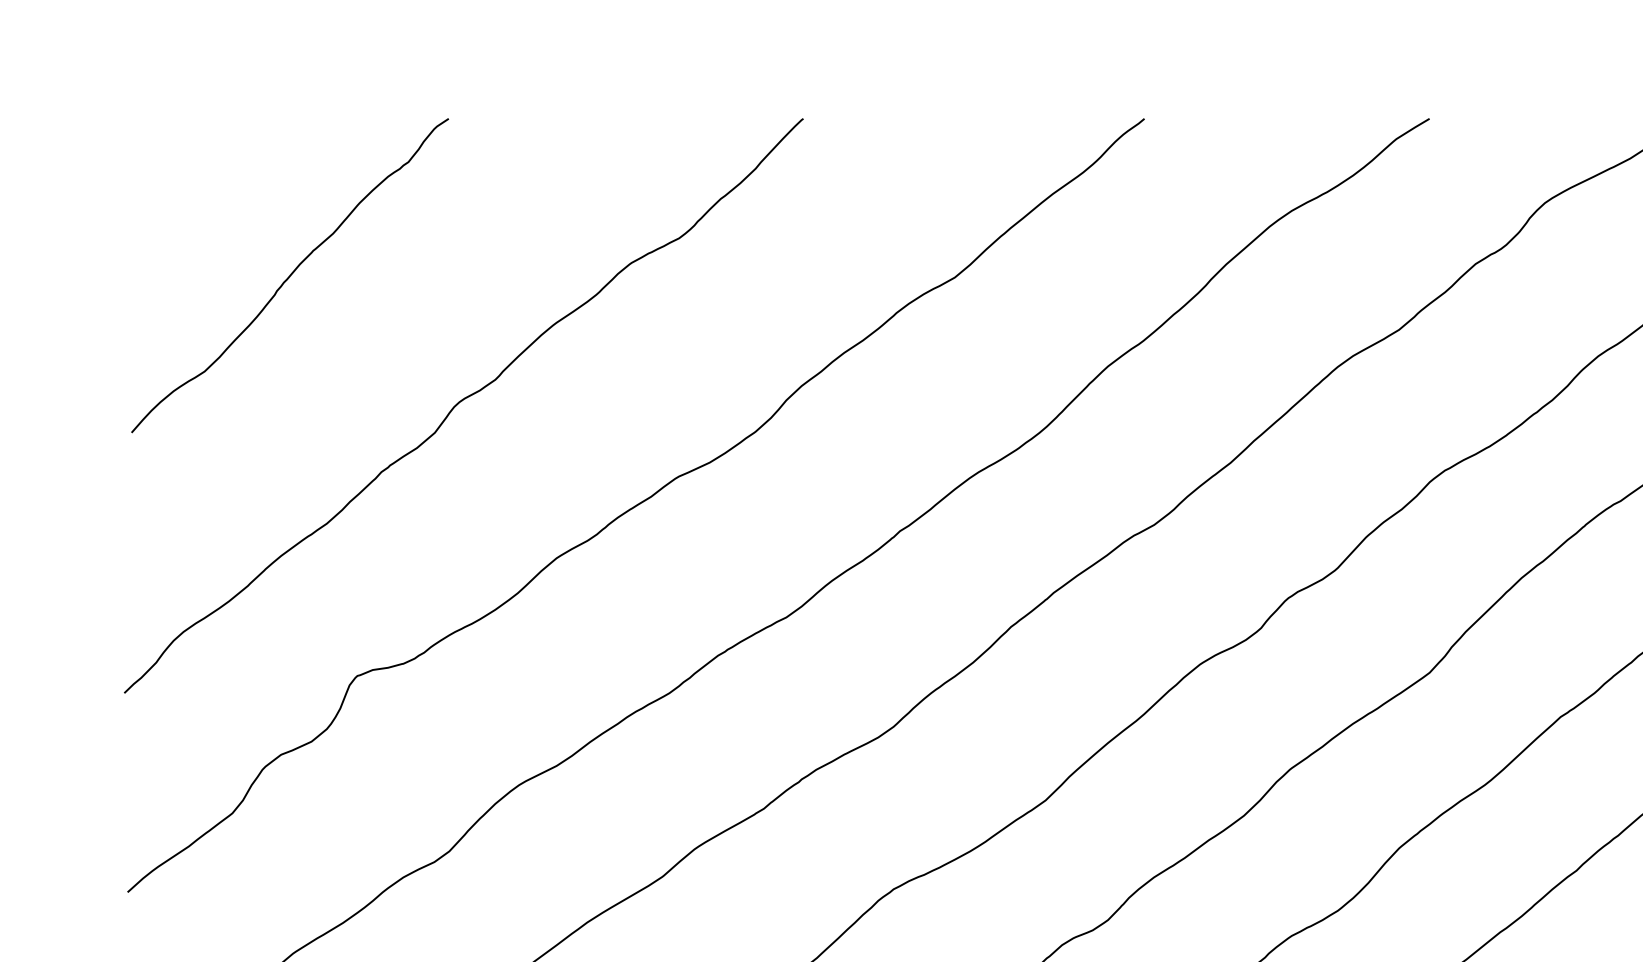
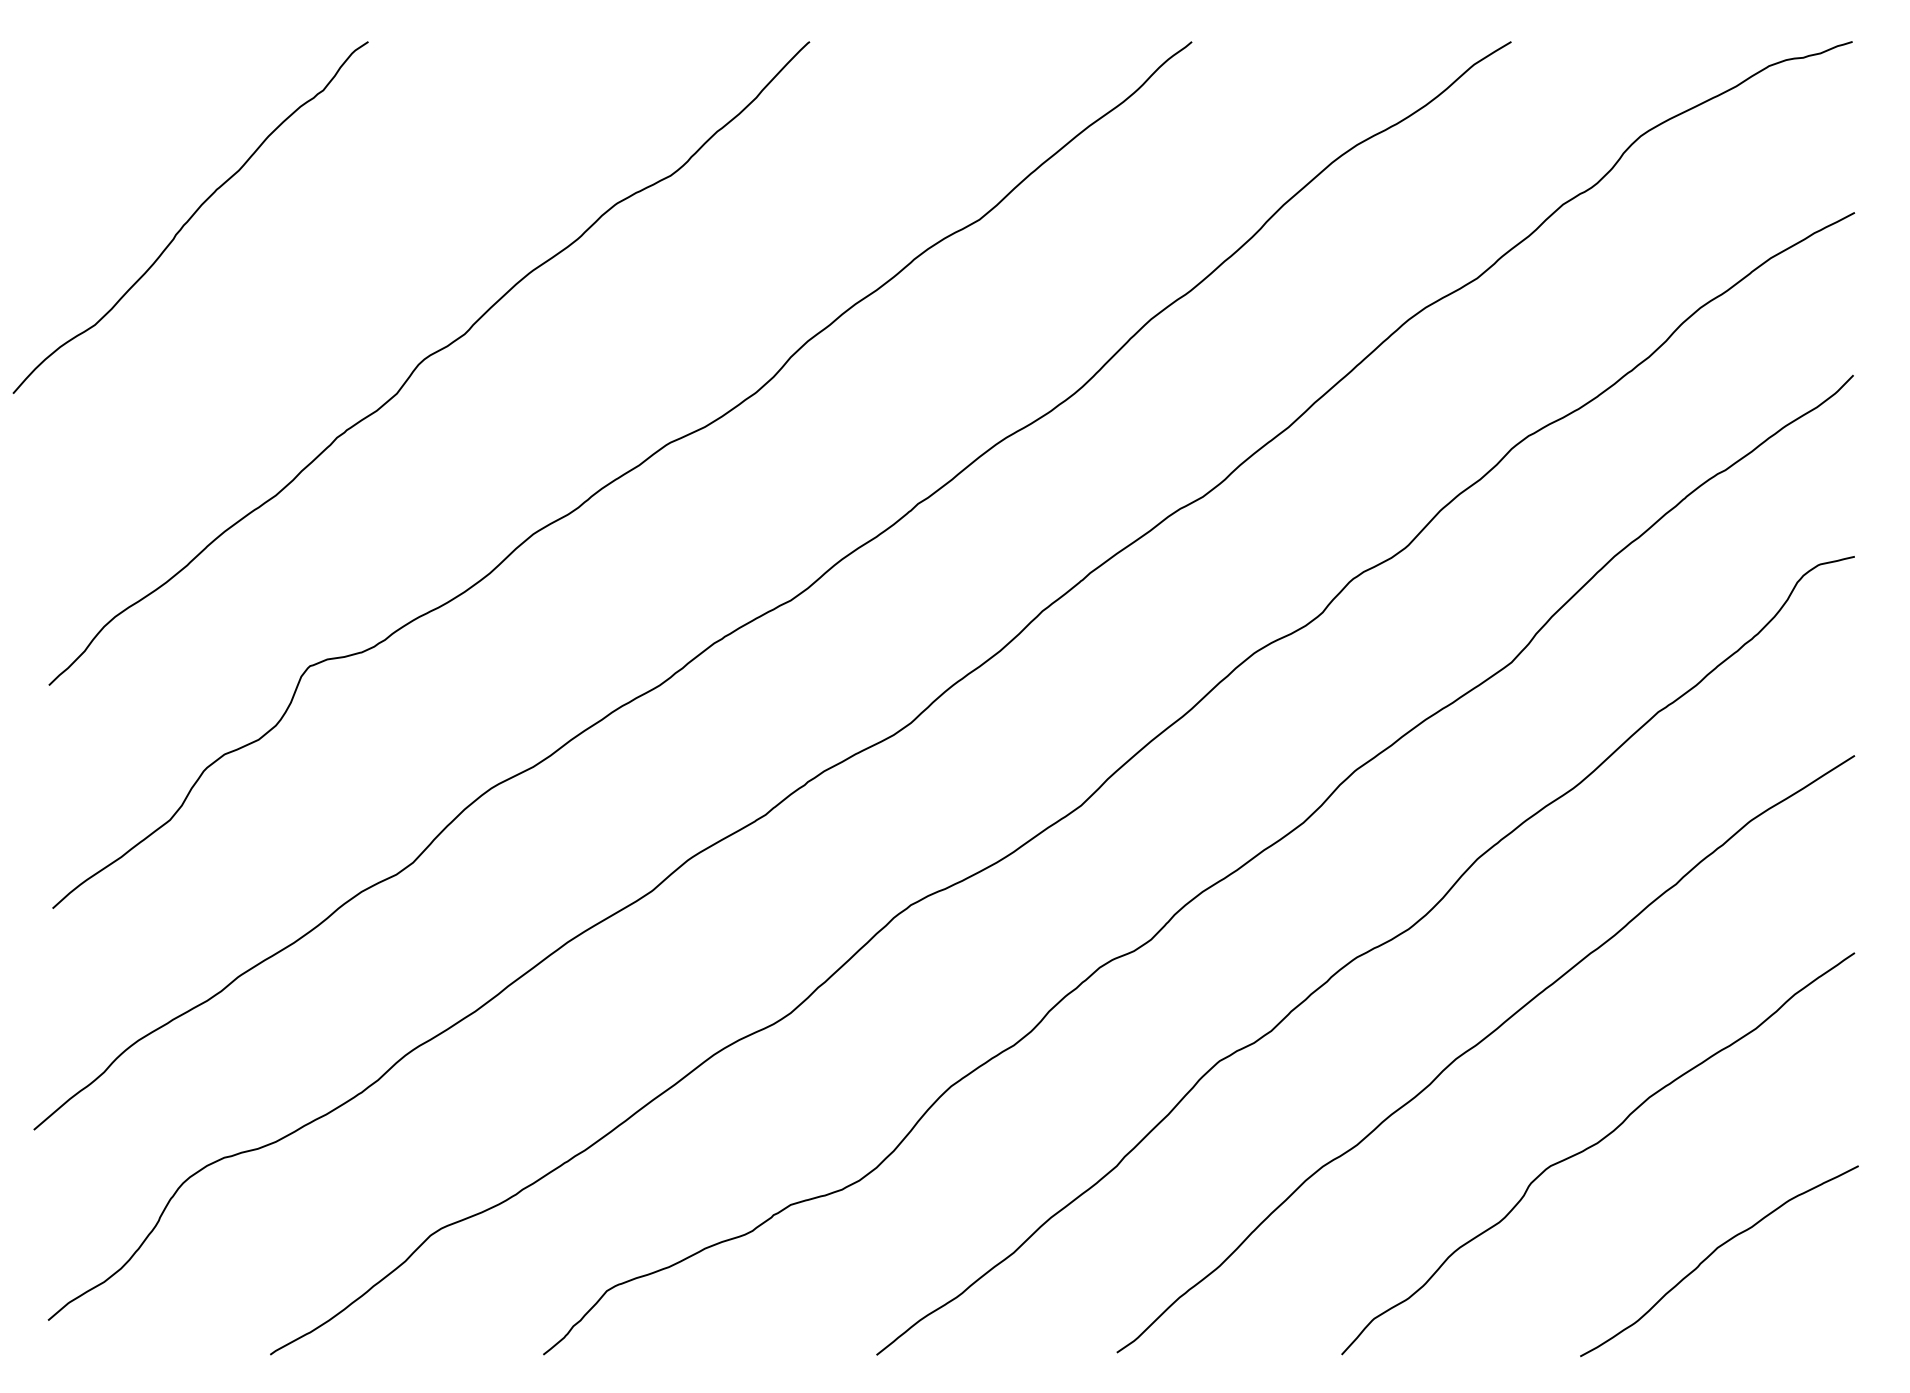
curve: (289, 275) -> (190, 217), moved

